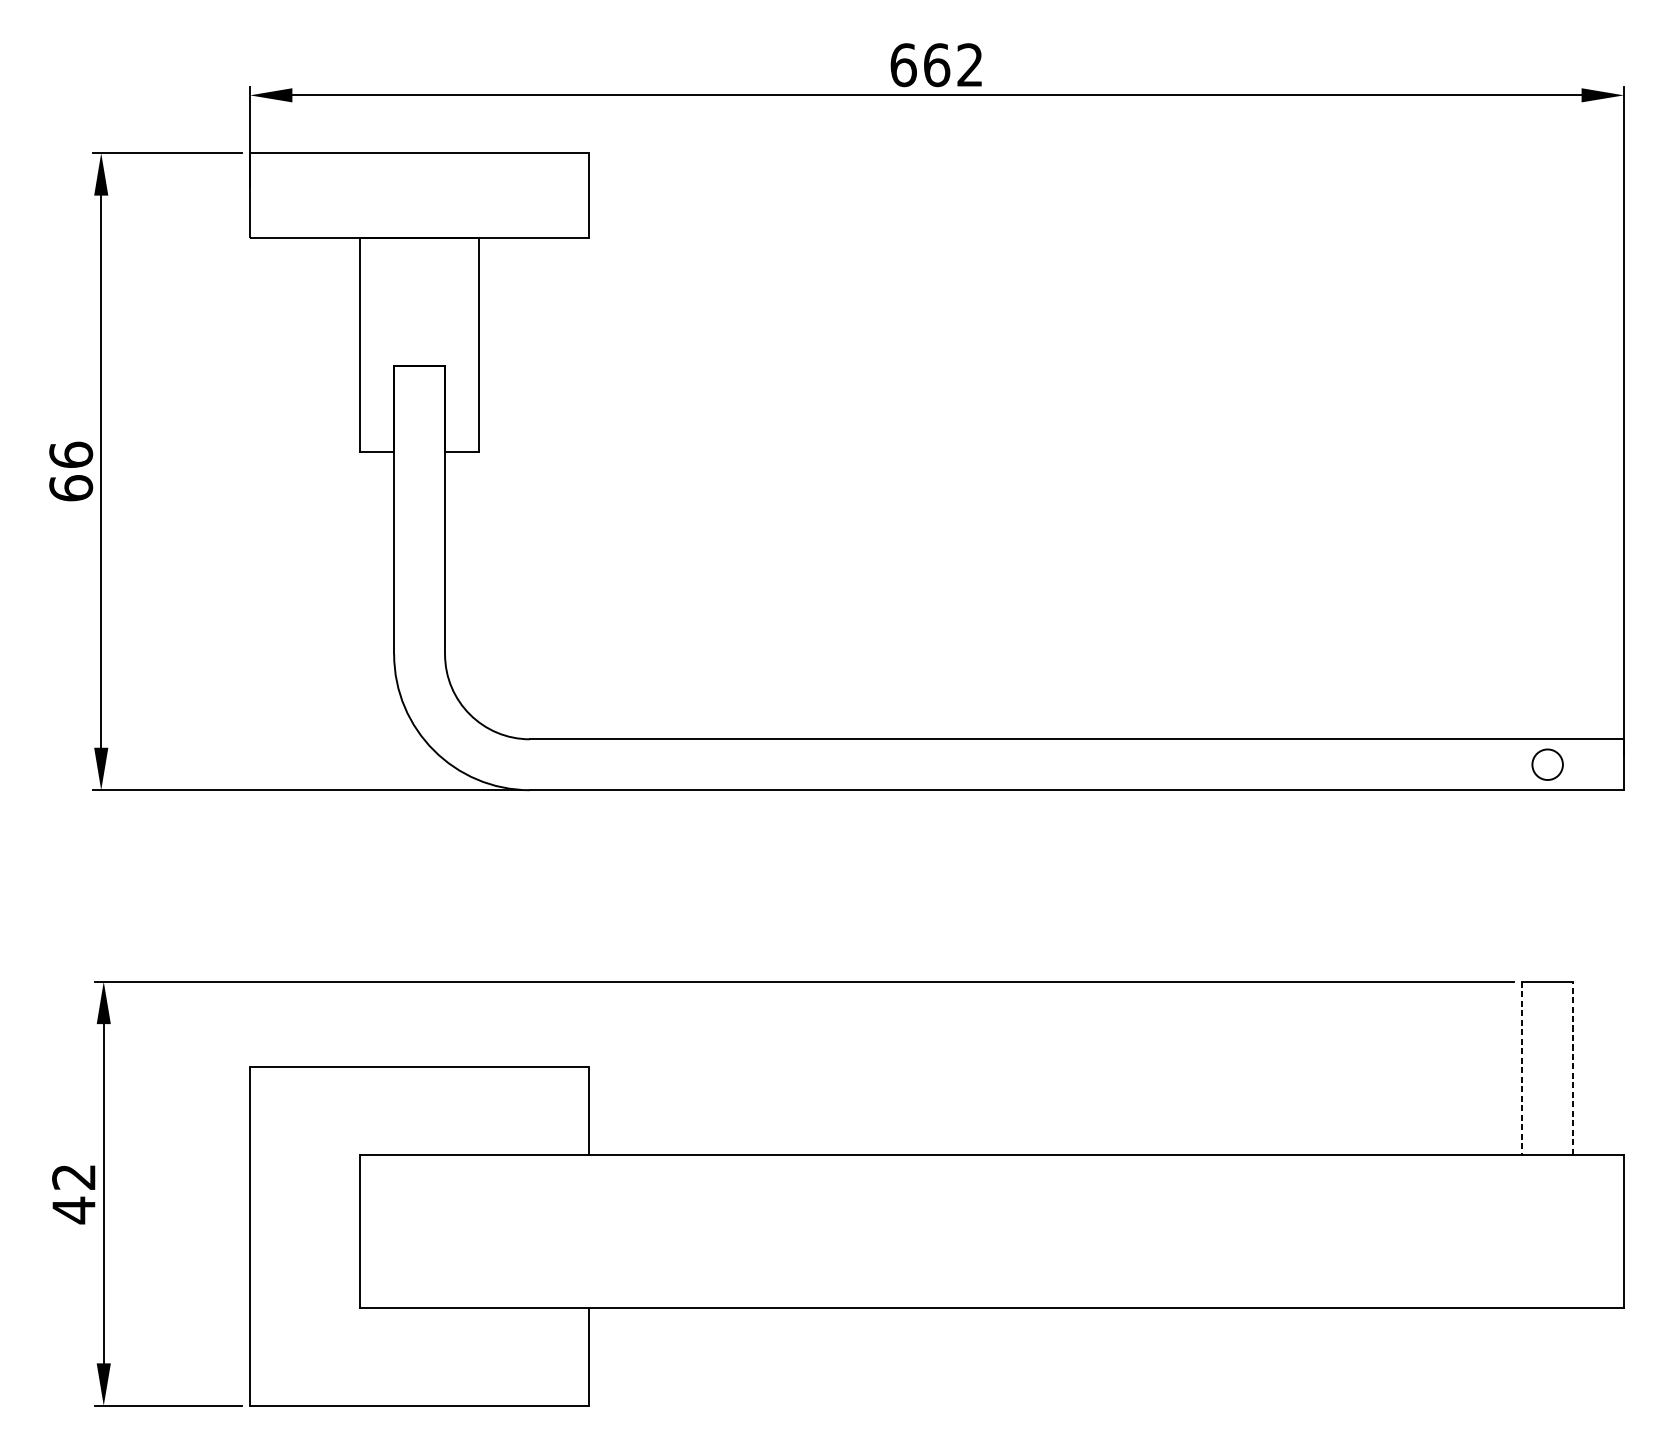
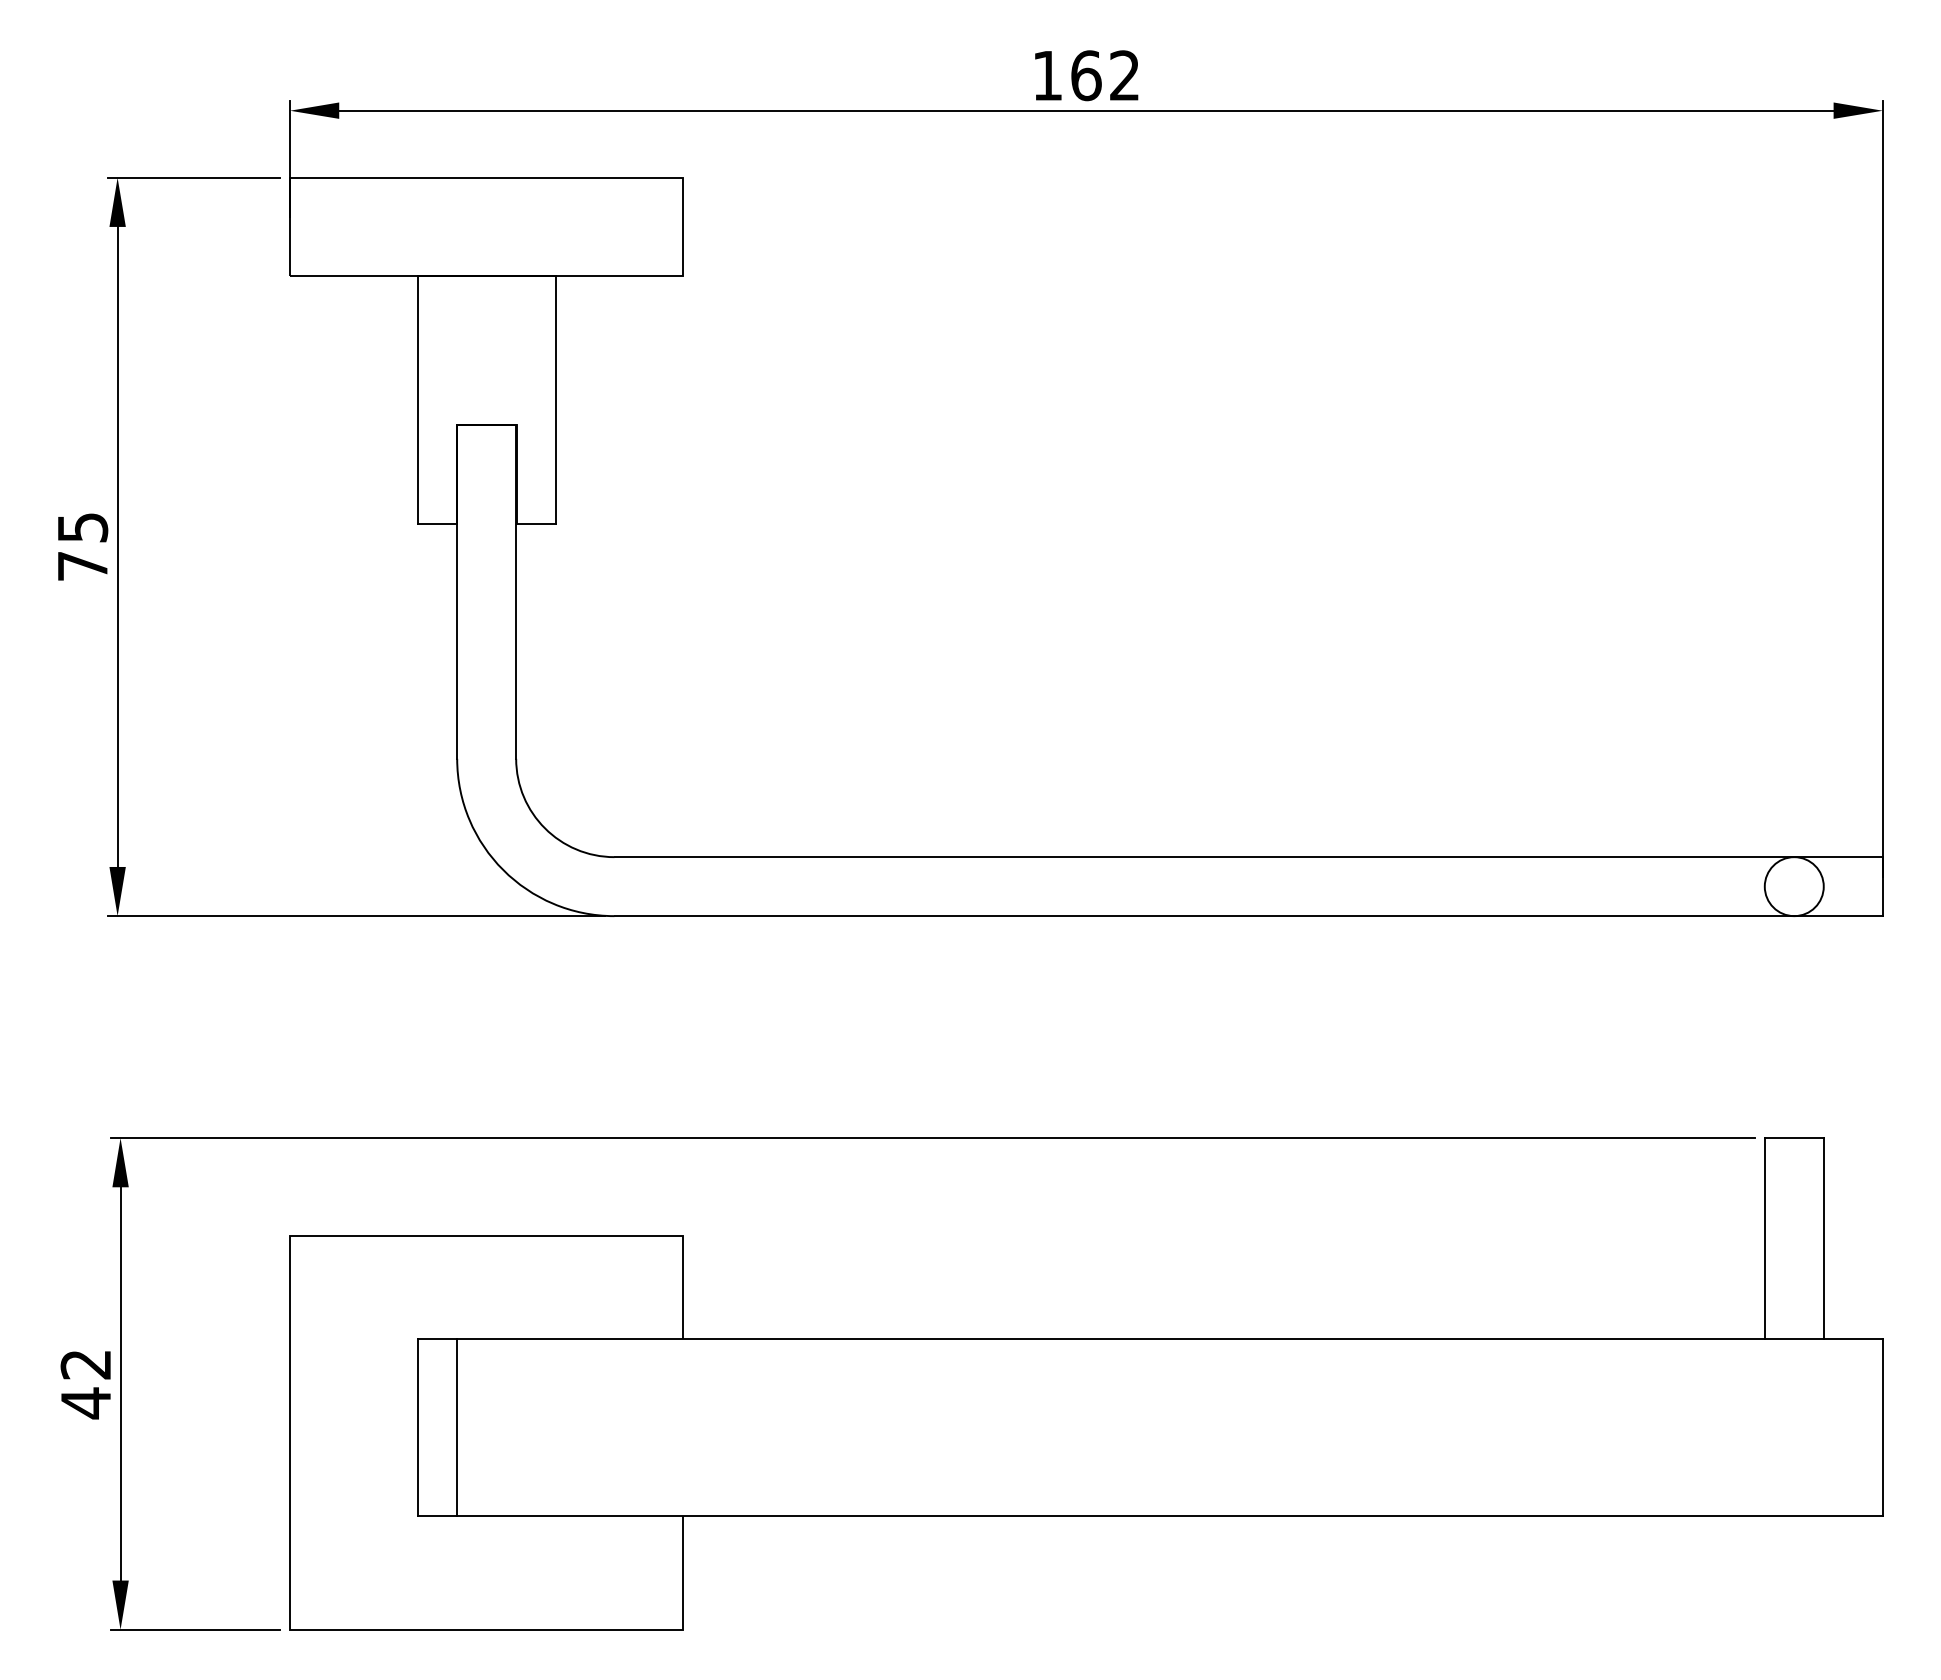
text: (903, 64) -> (1047, 75), 662 -> 162
text: (70, 471) -> (82, 546), 66 -> 75
circle: (1547, 764) -> (1793, 886), size x1.67
line: (1572, 1068) -> (1823, 1238), dashed -> solid
line: (1521, 1069) -> (1764, 1239), dashed -> solid
line: (394, 1230) -> (457, 1426), added

